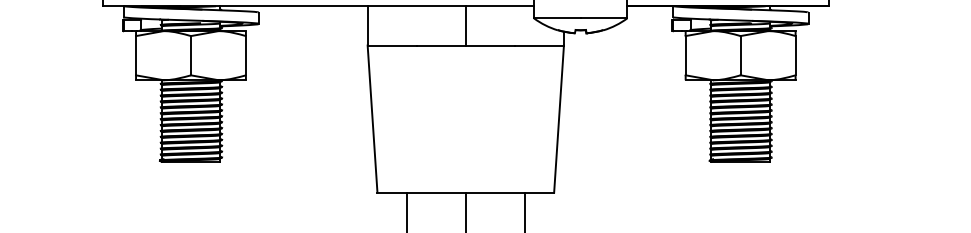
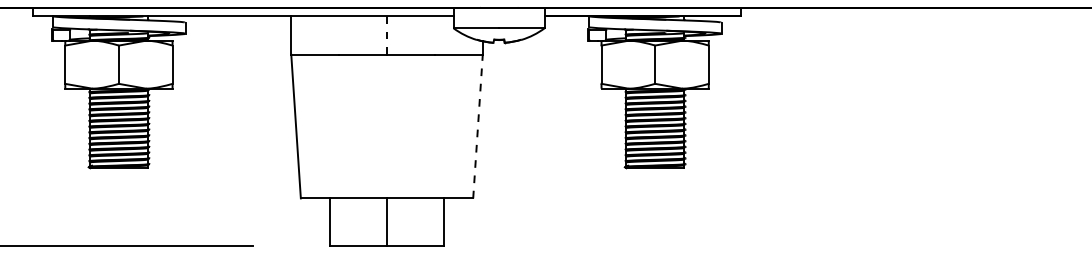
line: (466, 26) -> (387, 36), solid -> dashed
line: (559, 119) -> (478, 126), solid -> dashed

